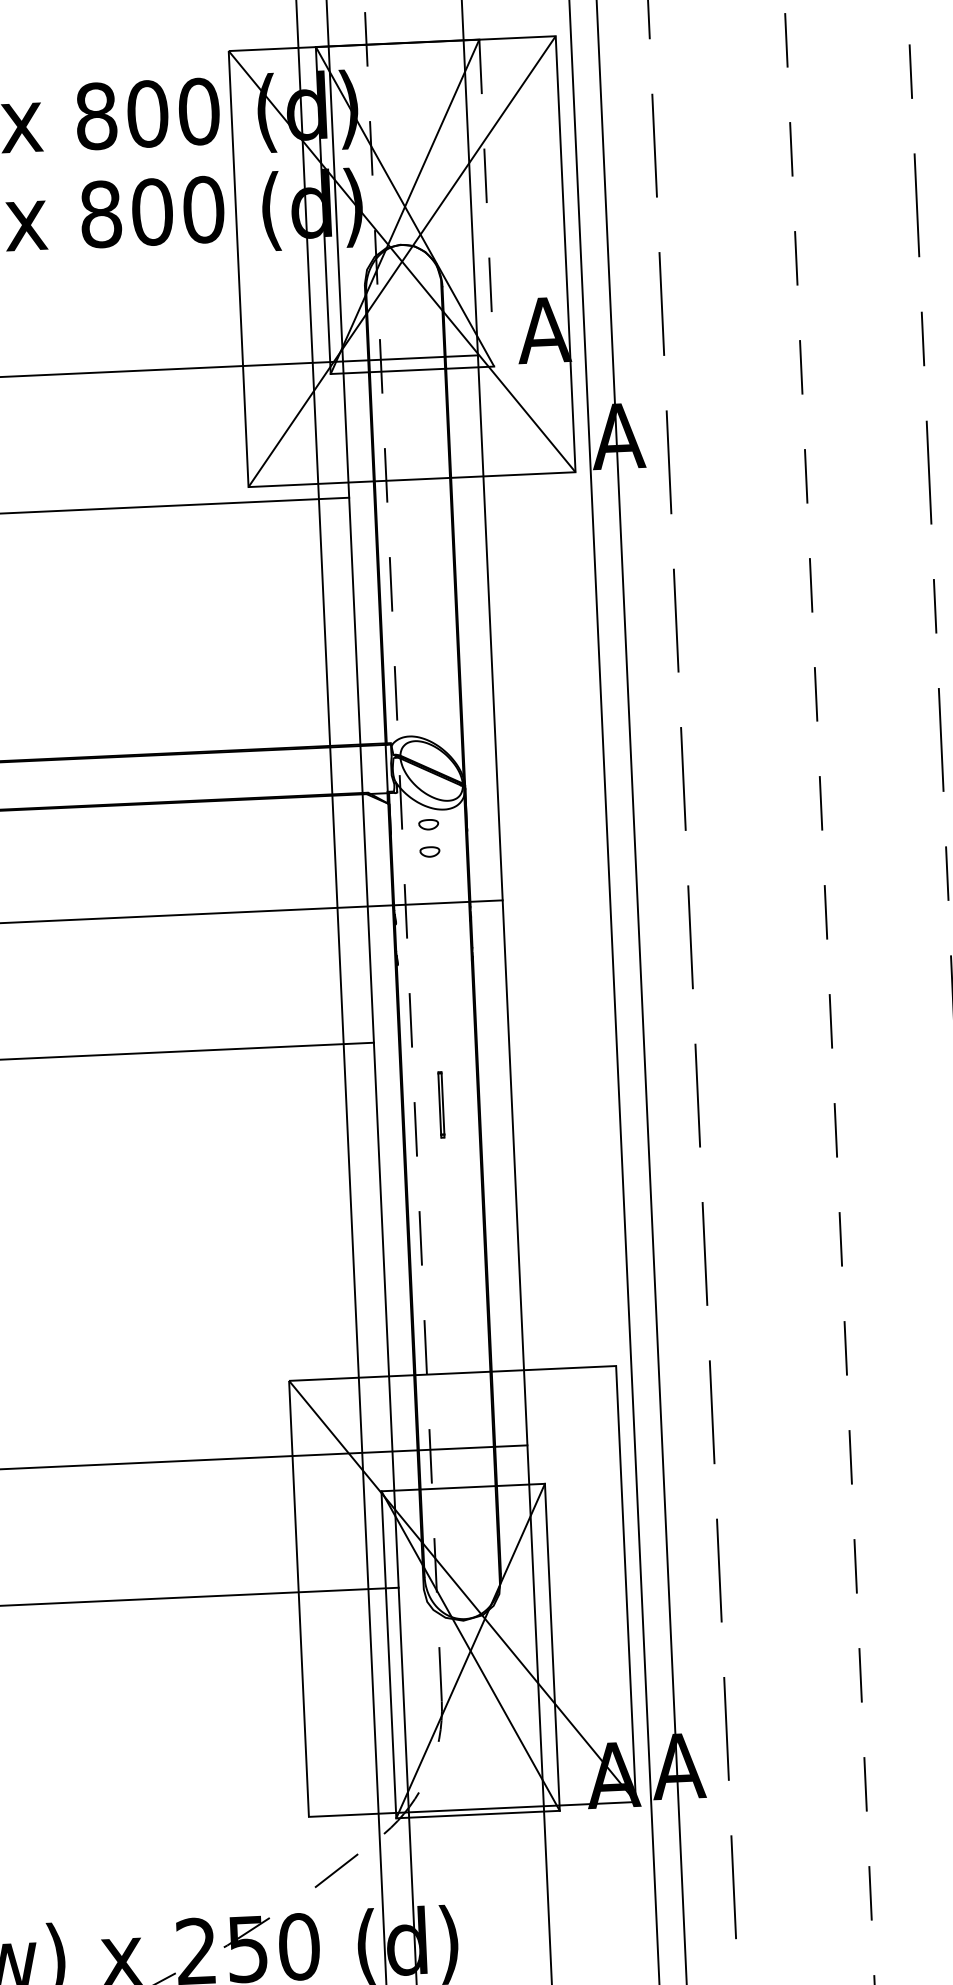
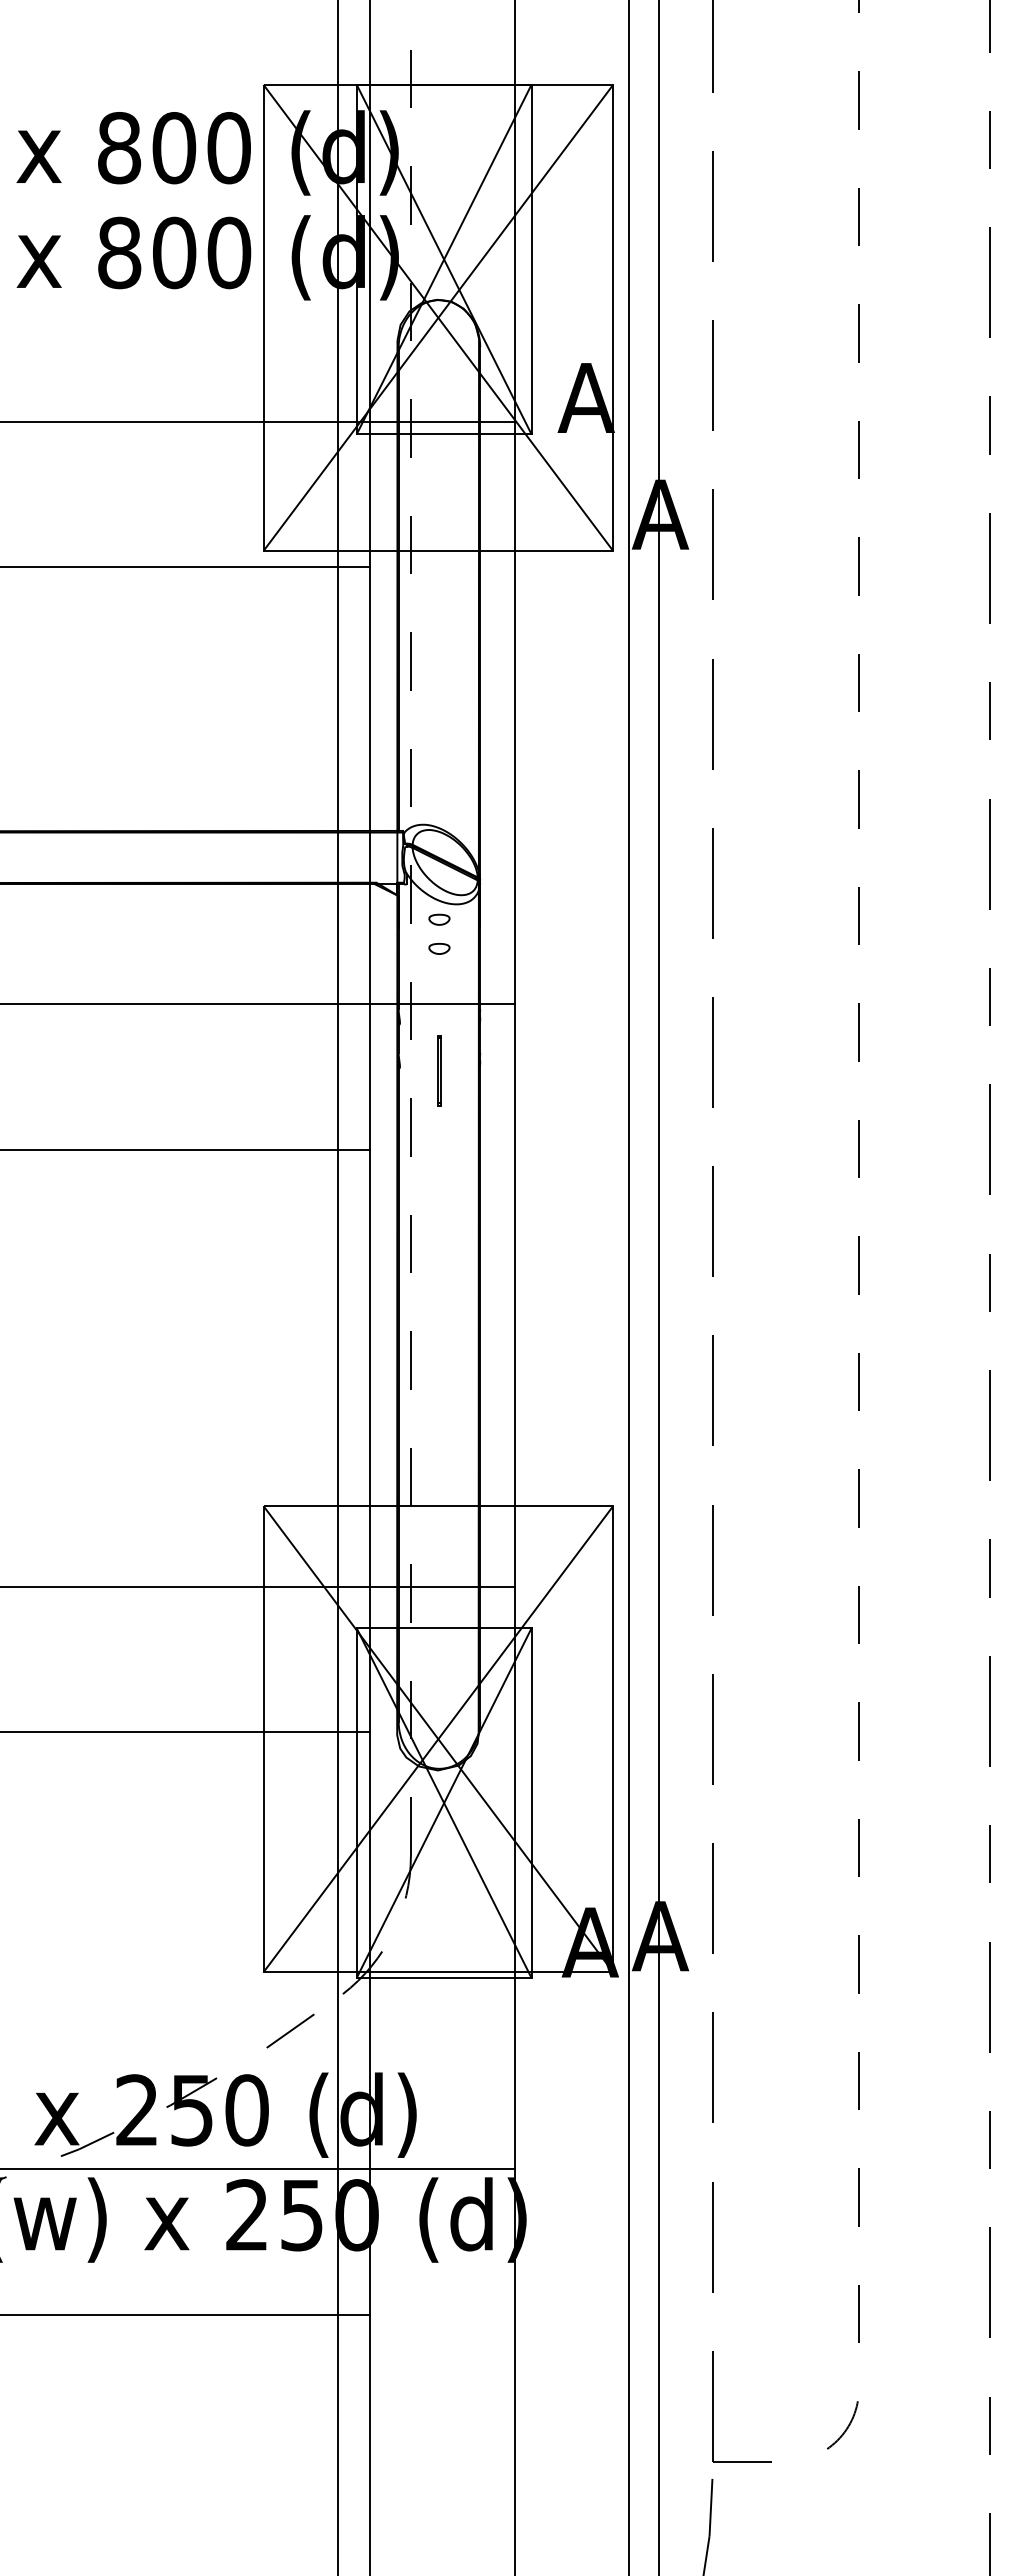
line: (486, 203) -> (531, 259), dashed -> solid
line: (440, 1104) -> (438, 1070), moved
line: (462, 1591) -> (438, 1739), added

